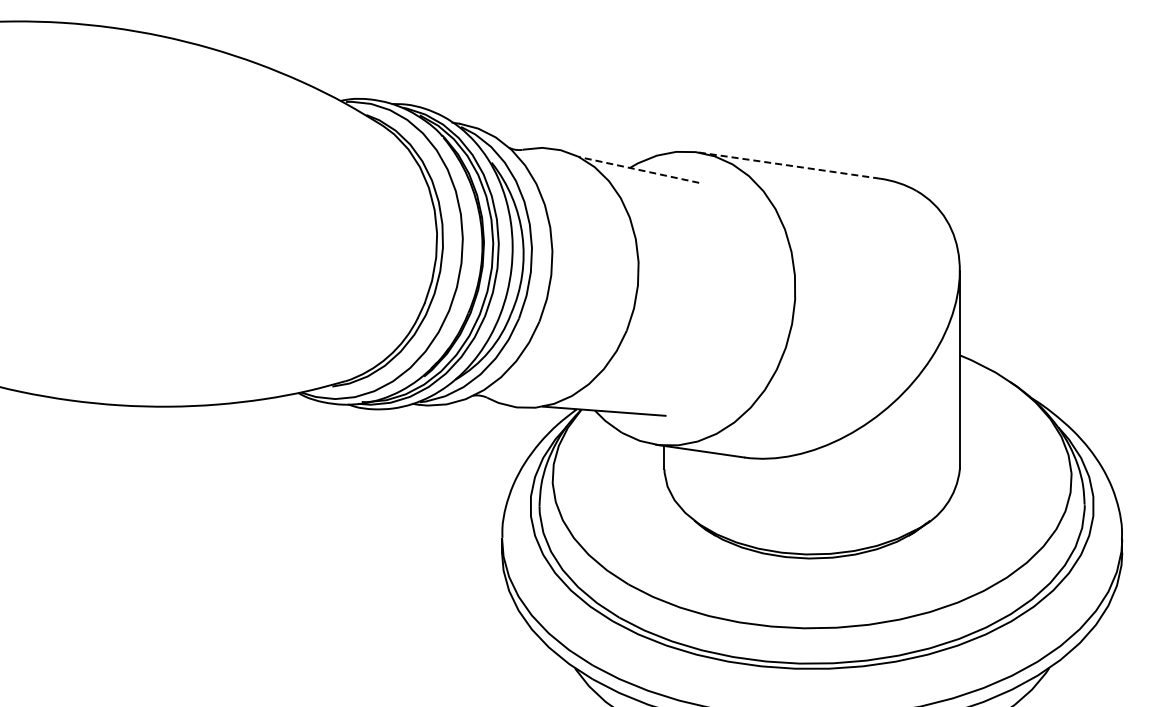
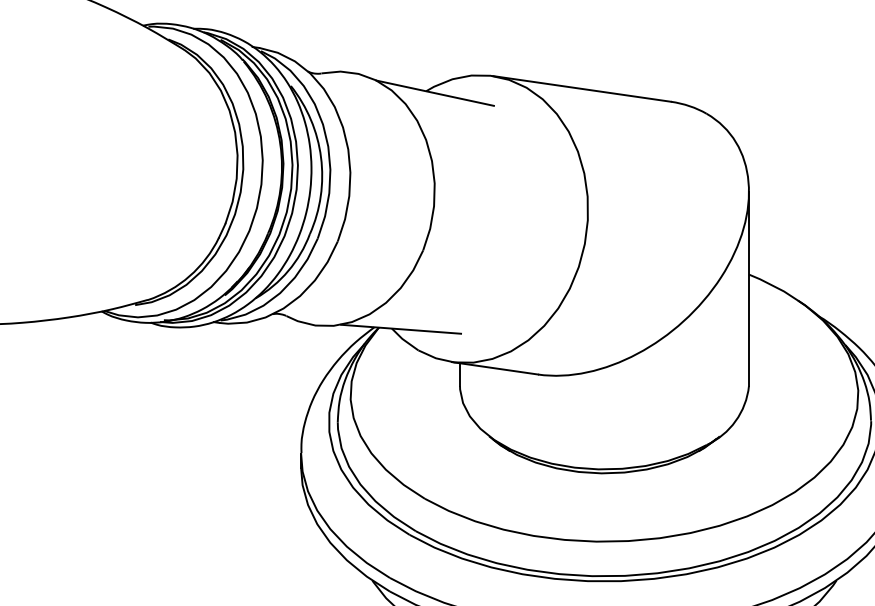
line: (789, 165) -> (582, 88), dashed -> solid
line: (638, 169) -> (434, 92), dashed -> solid

